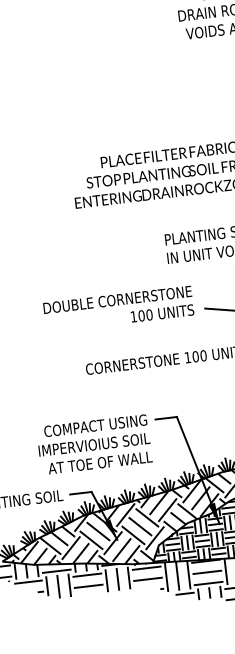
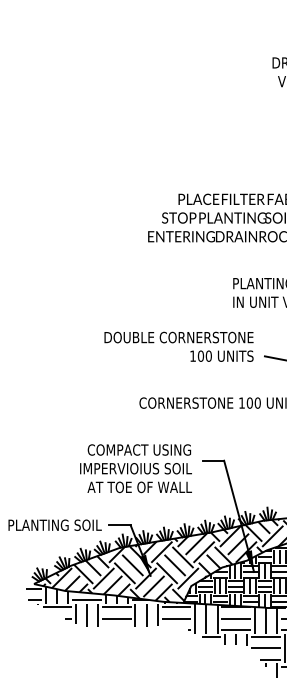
text: (93, 444) -> (135, 468), moved

